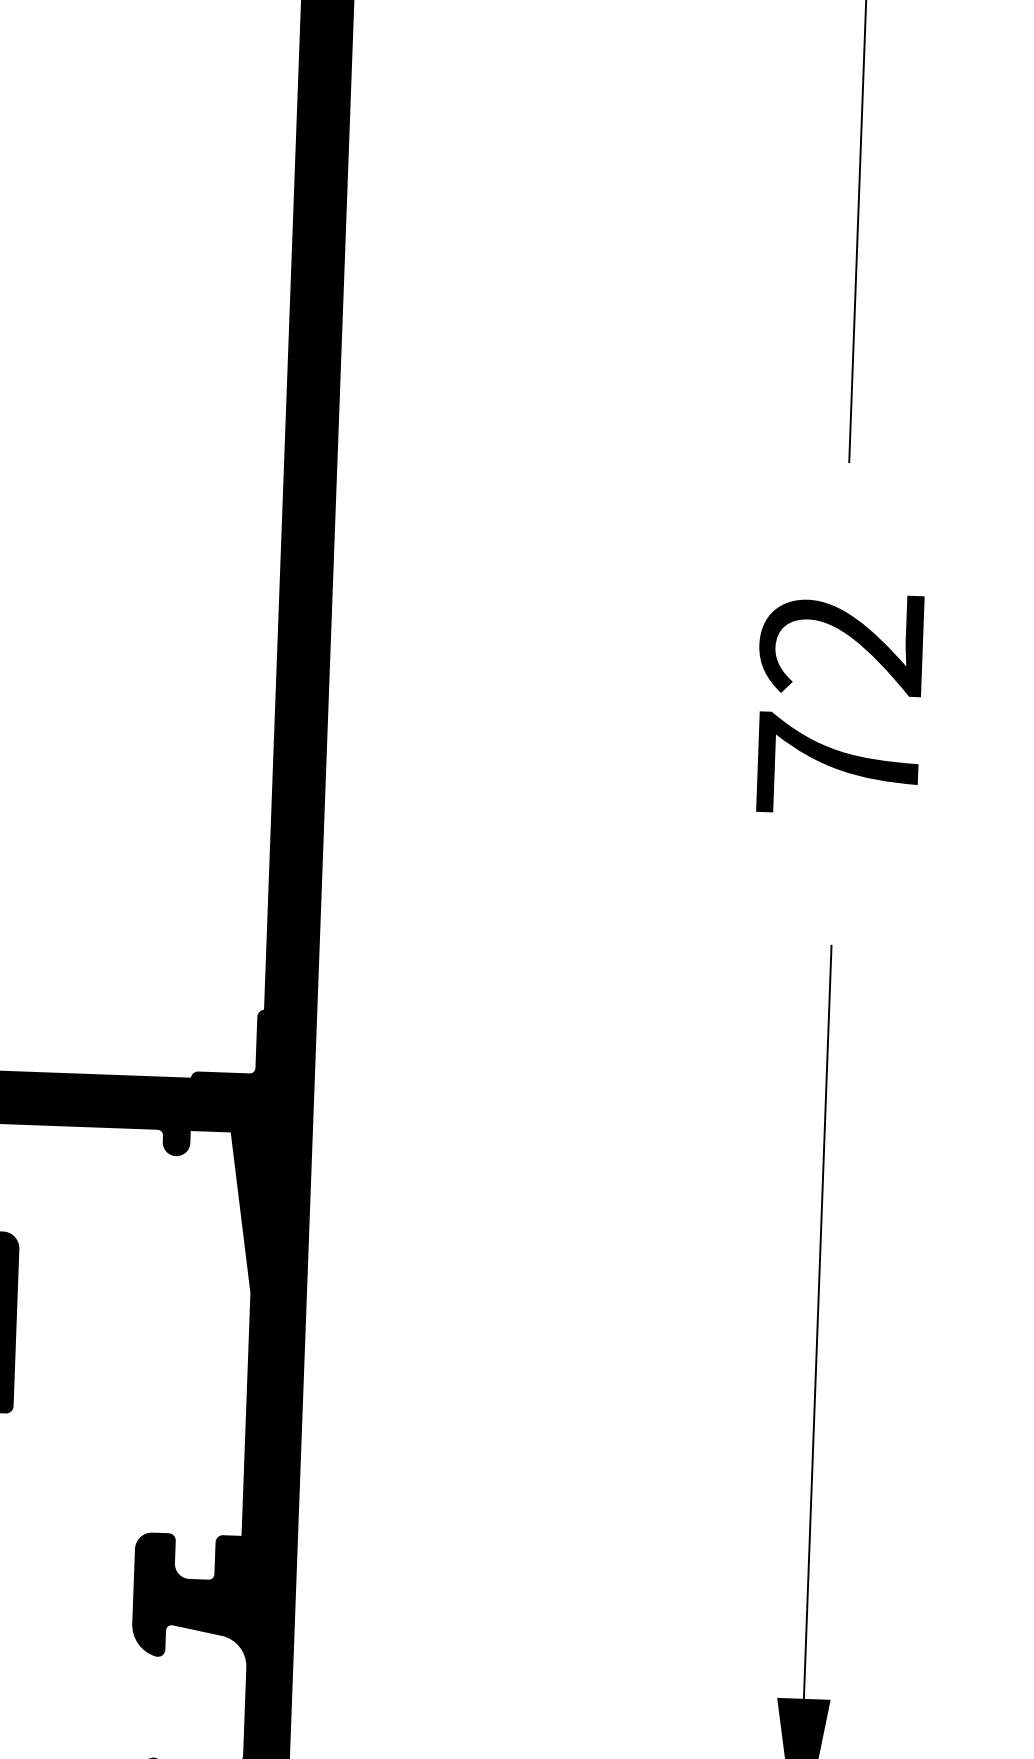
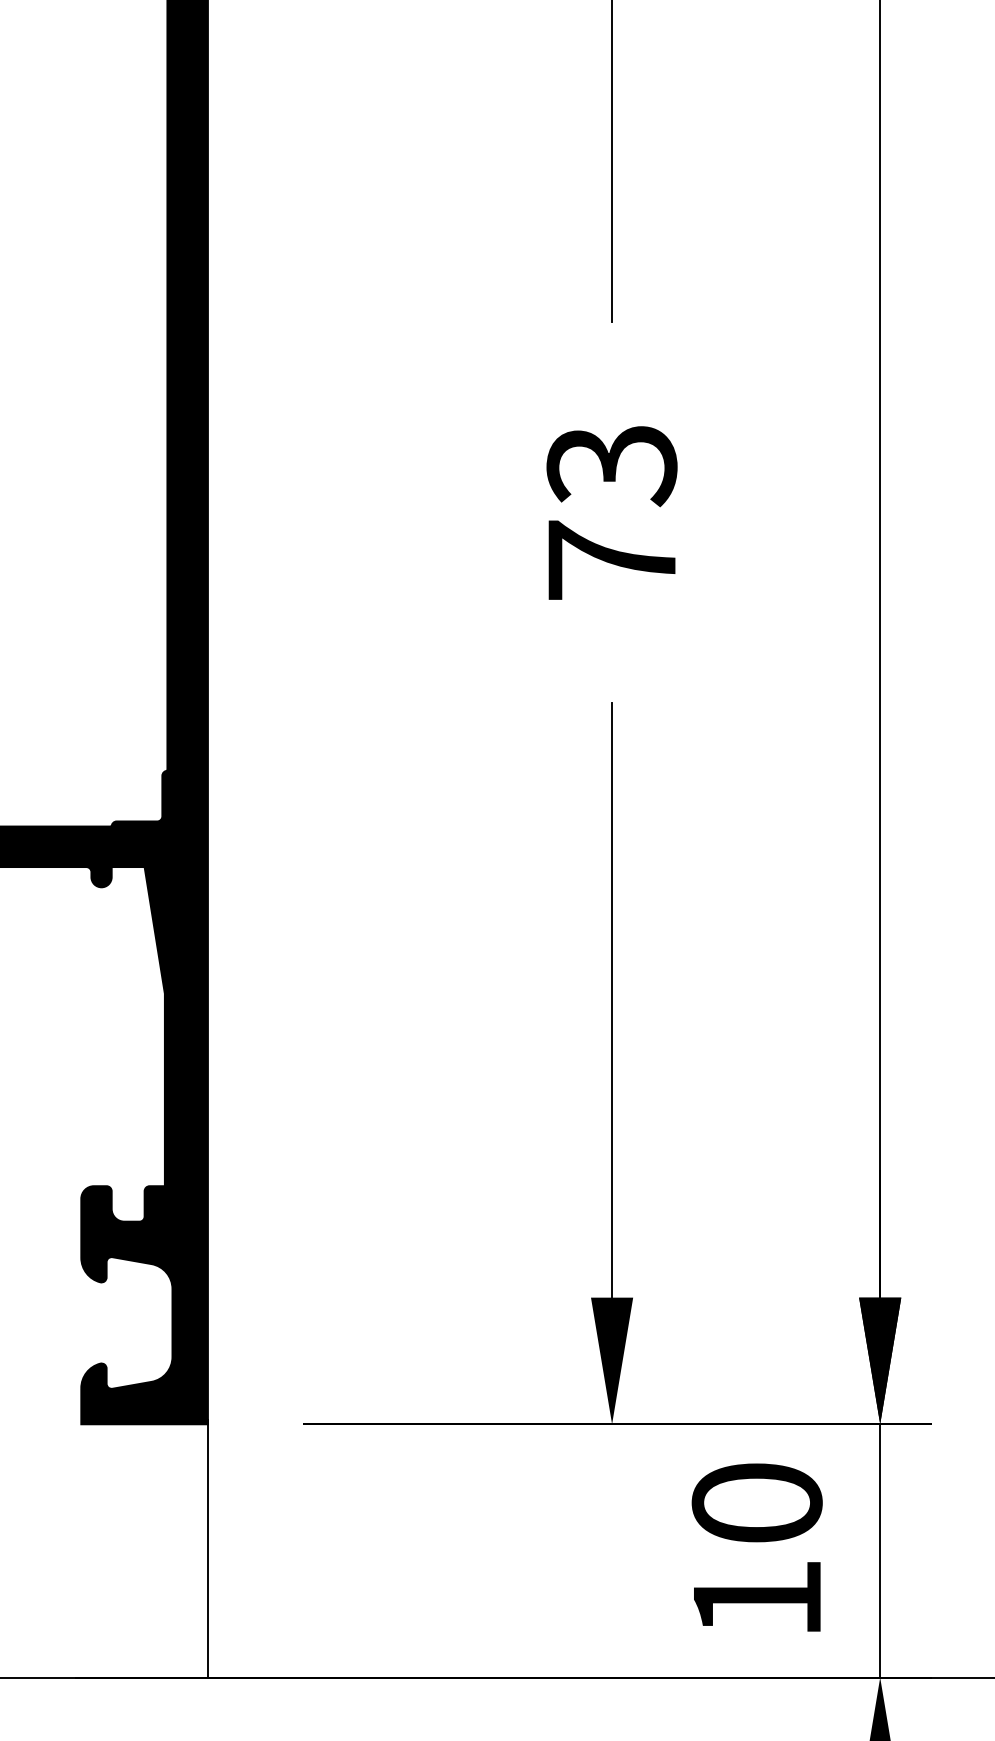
text: (841, 645) -> (611, 466), 72 -> 73

